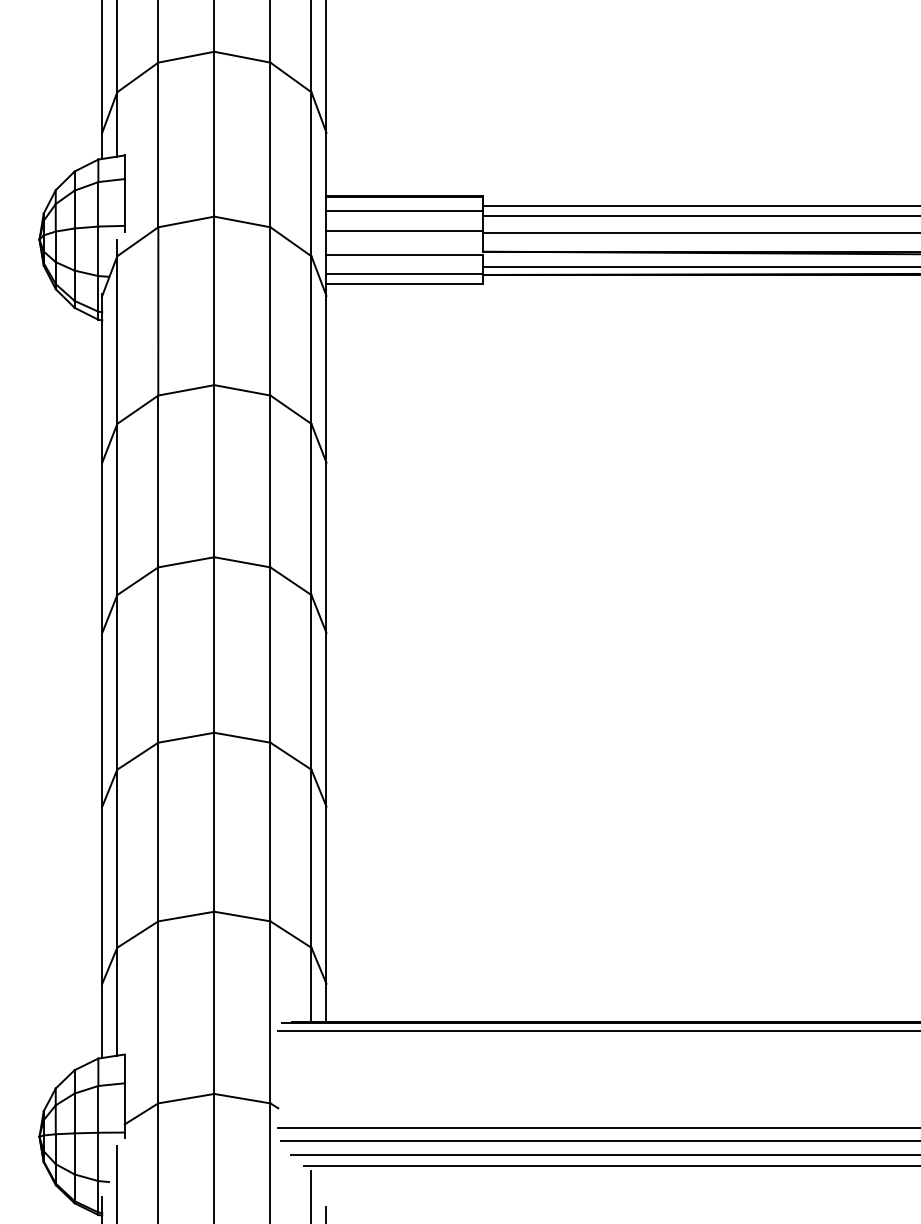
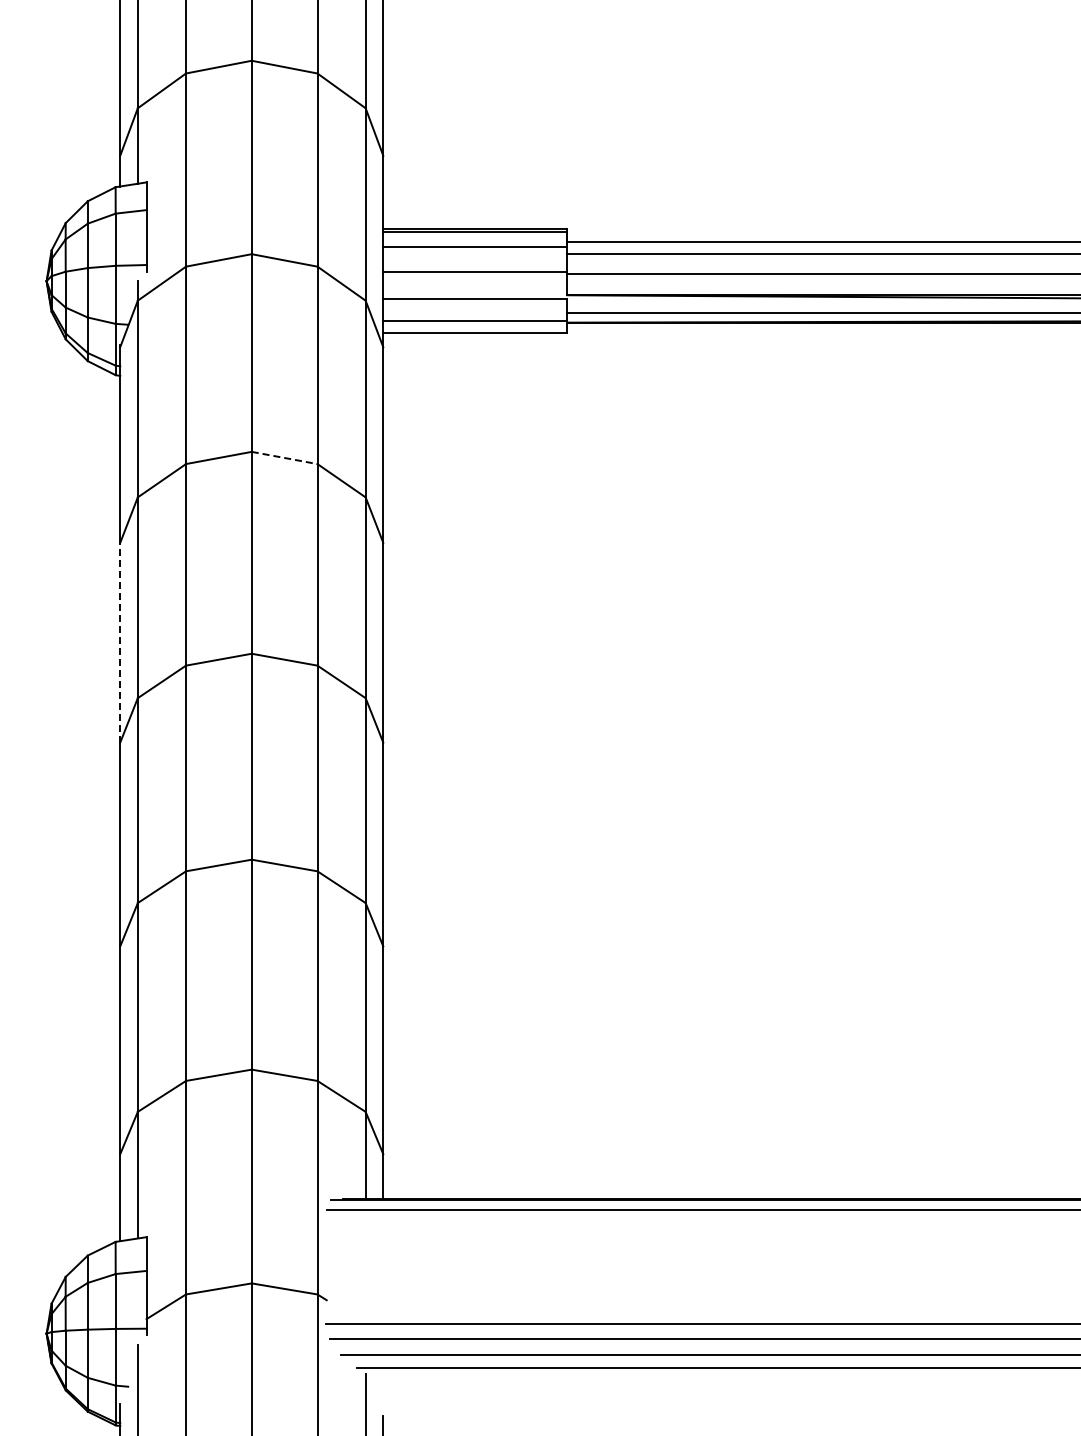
line: (243, 390) -> (285, 458), solid -> dashed
line: (102, 547) -> (120, 642), solid -> dashed

